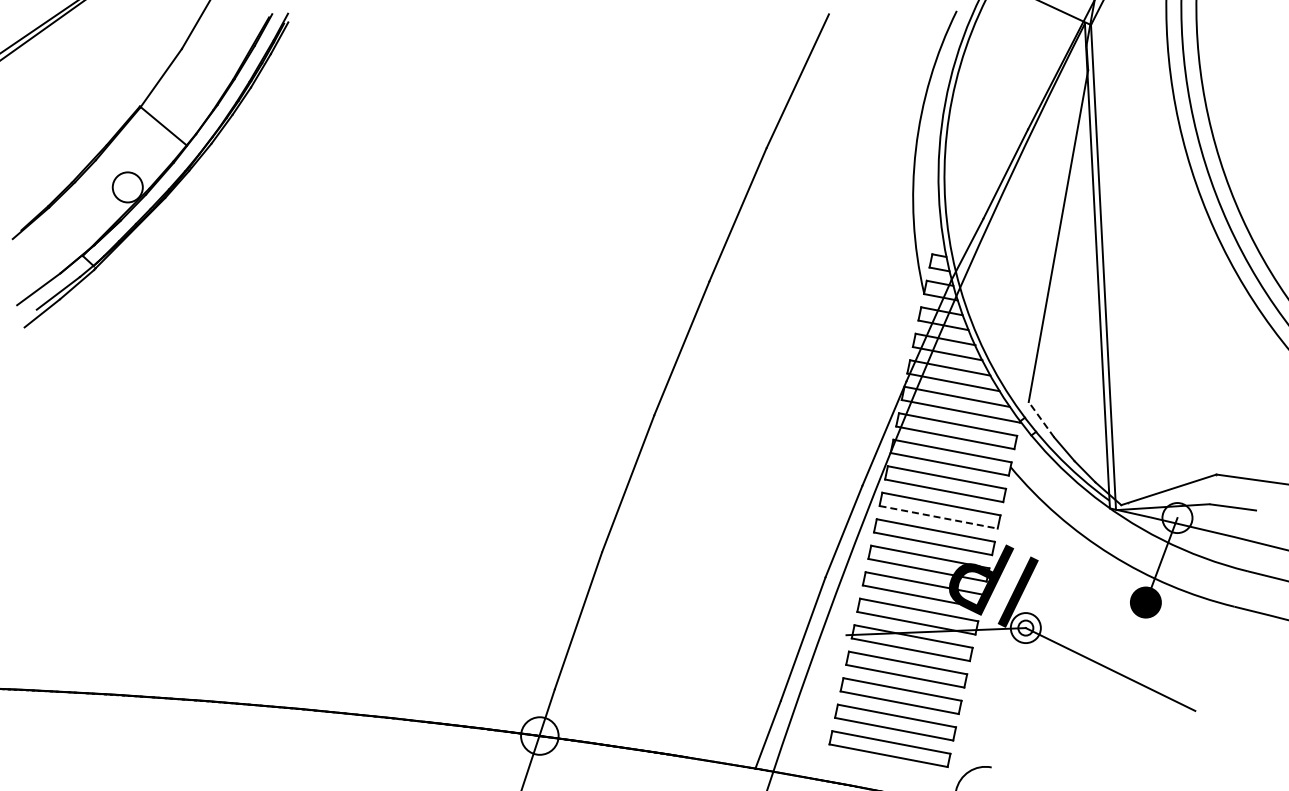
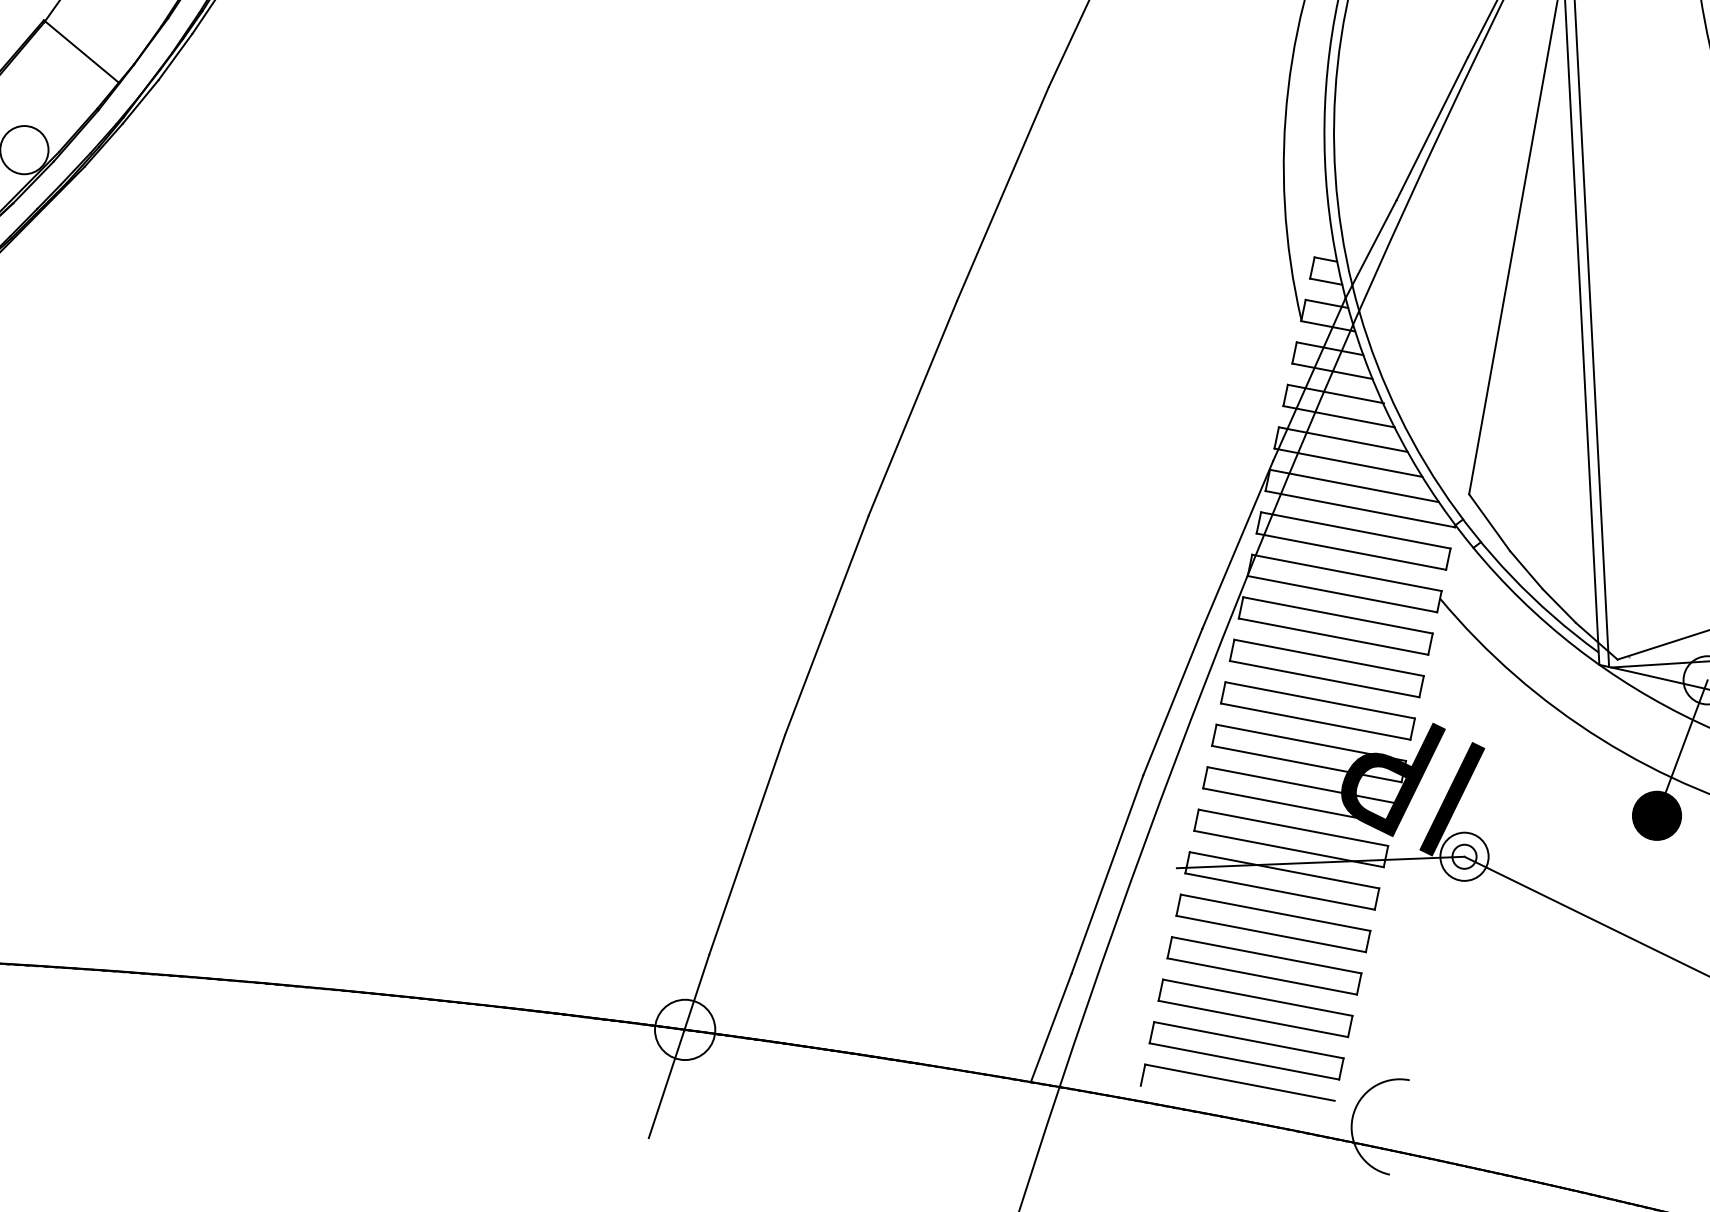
line: (1041, 419) -> (1489, 522), dashed -> solid
line: (939, 517) -> (1326, 679), dashed -> solid
part: (884, 768) -> (1237, 1081), added

